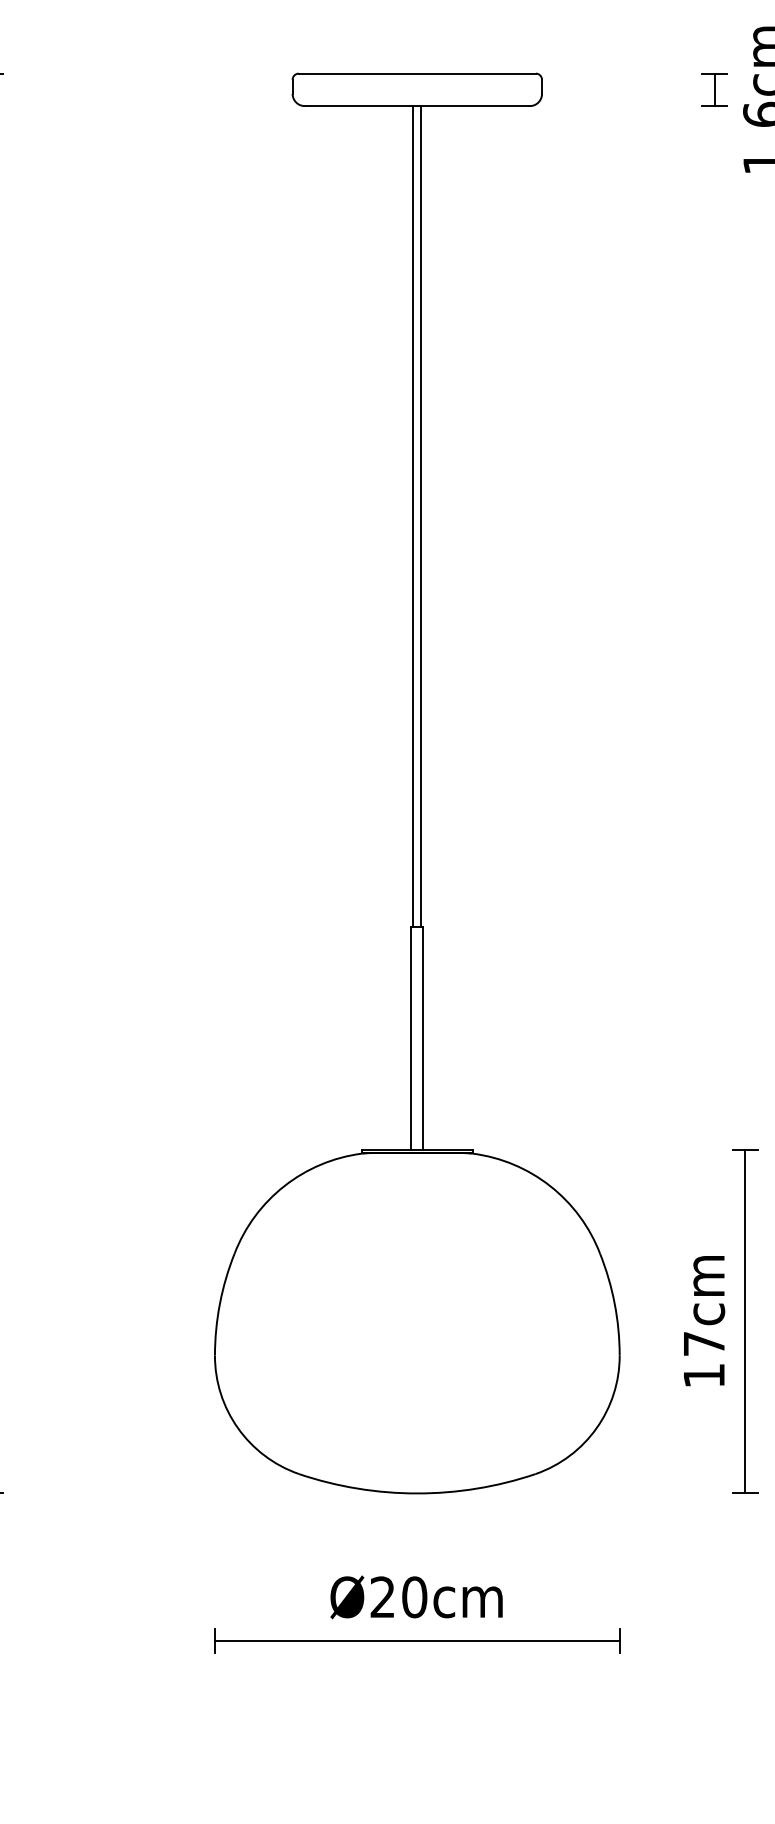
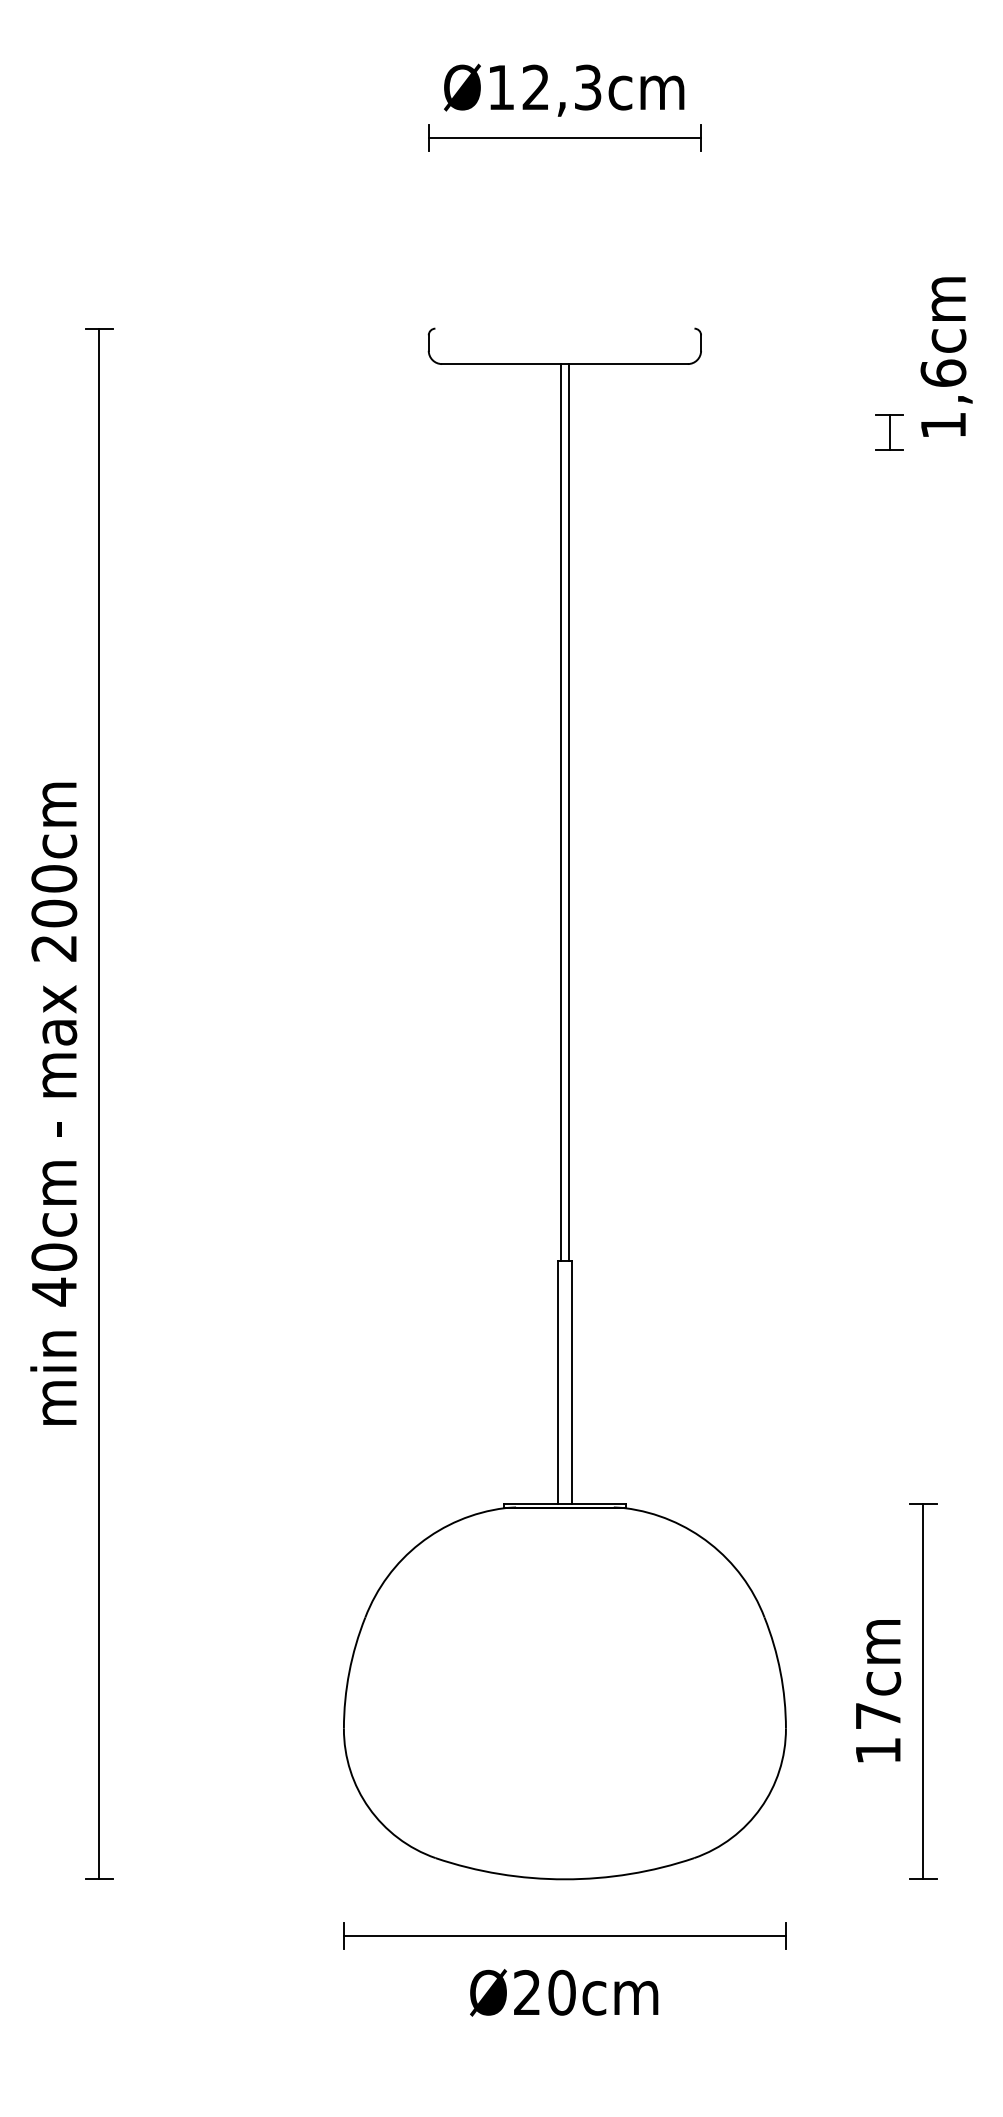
line: (416, 73) -> (564, 328), removed
part: (714, 89) -> (889, 432), moved
part: (416, 1640) -> (564, 1935), moved

